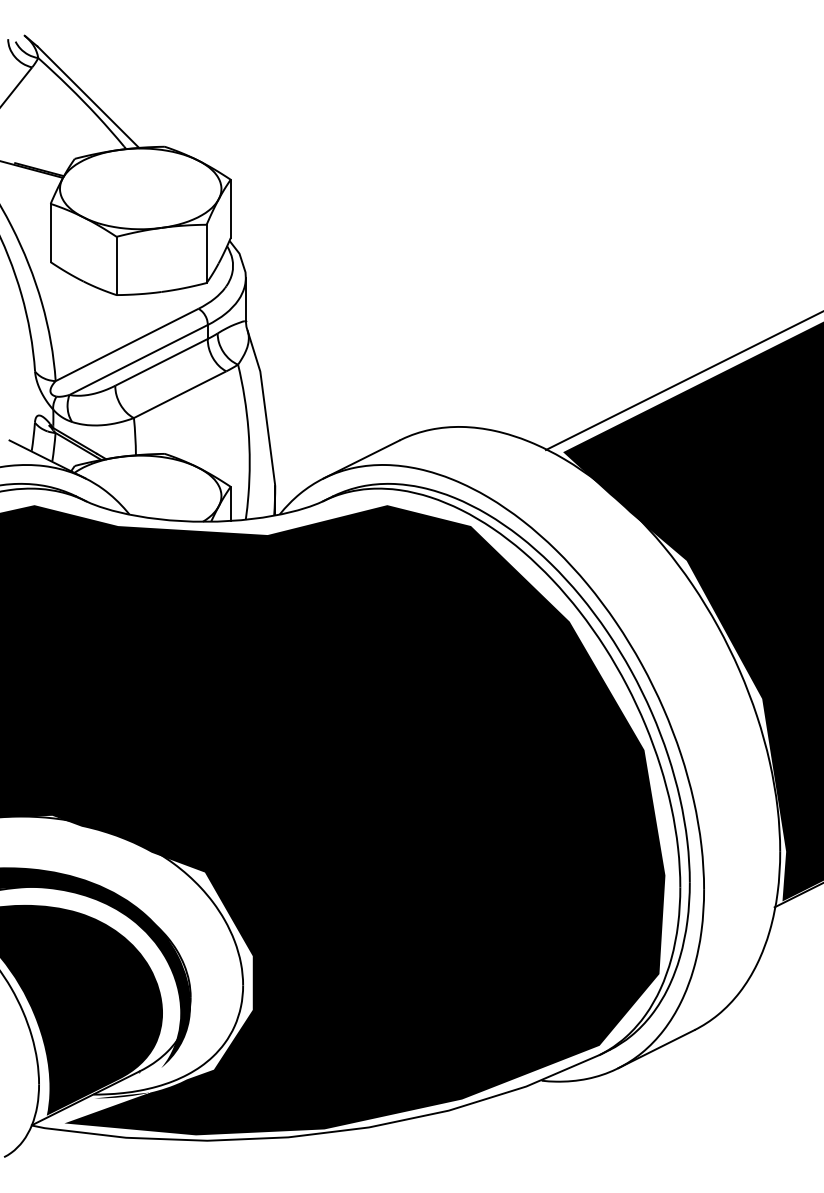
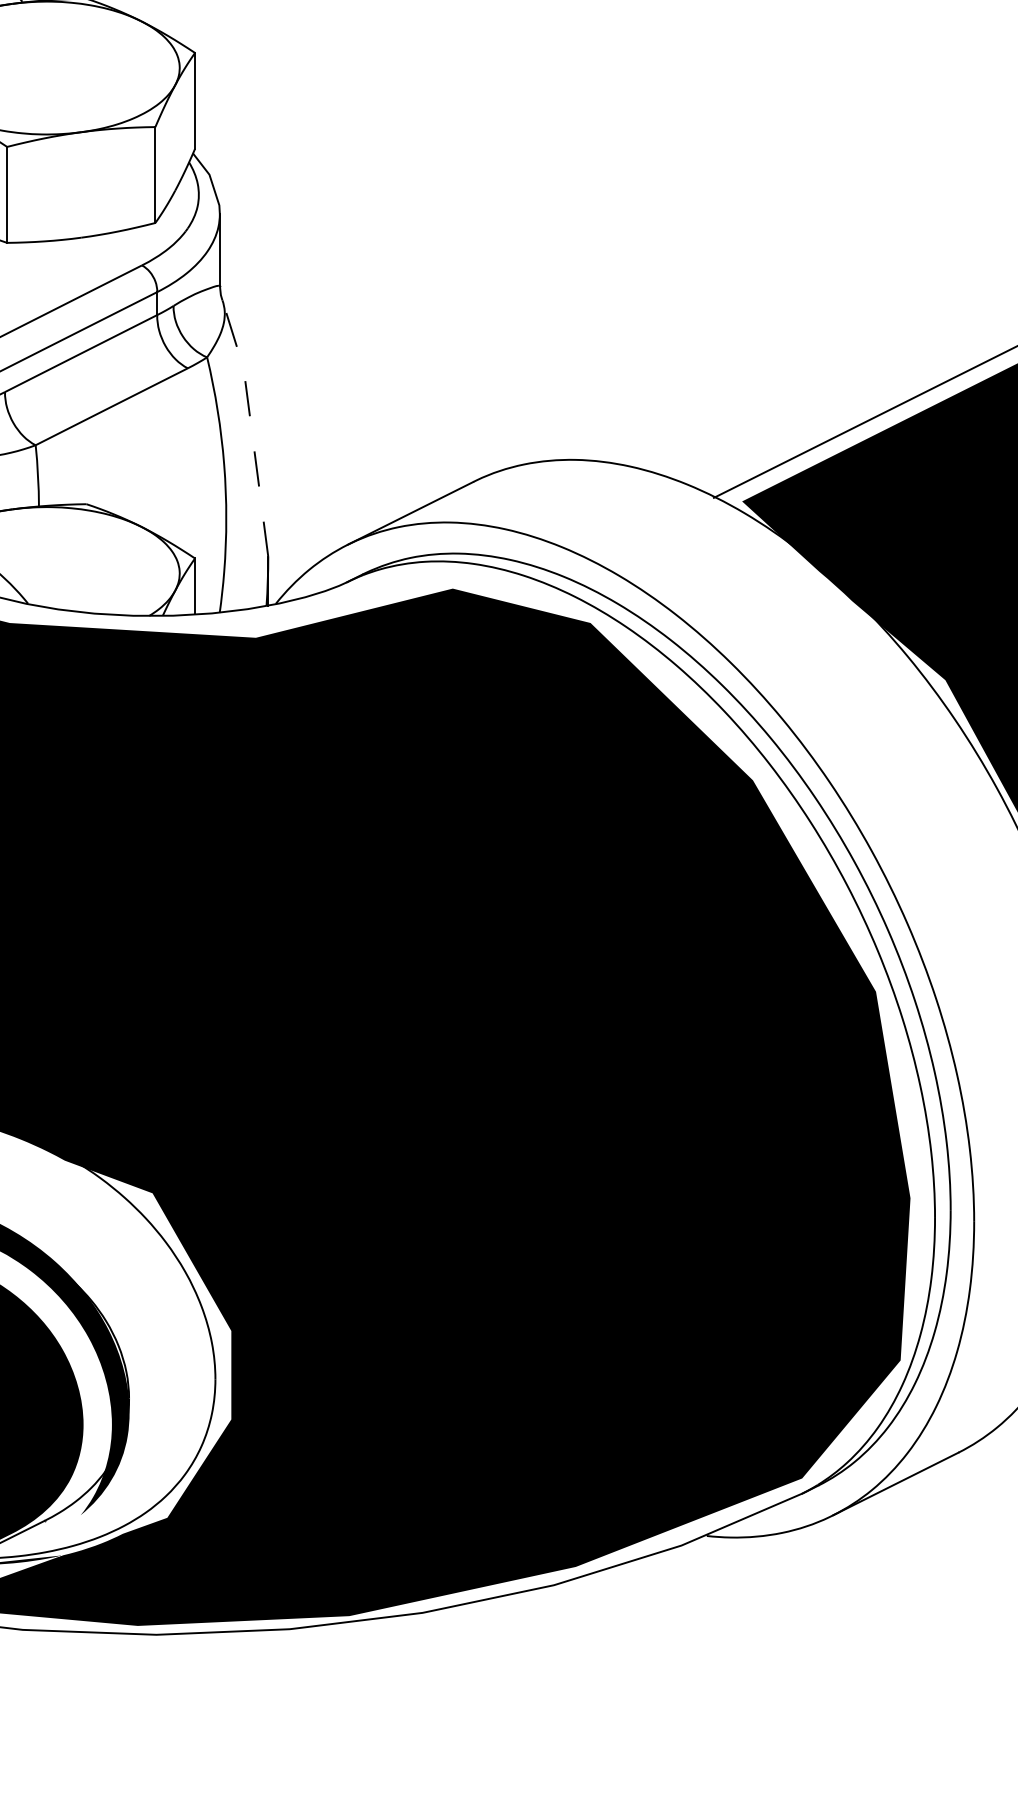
line: (264, 406) -> (250, 426), solid -> dashed

